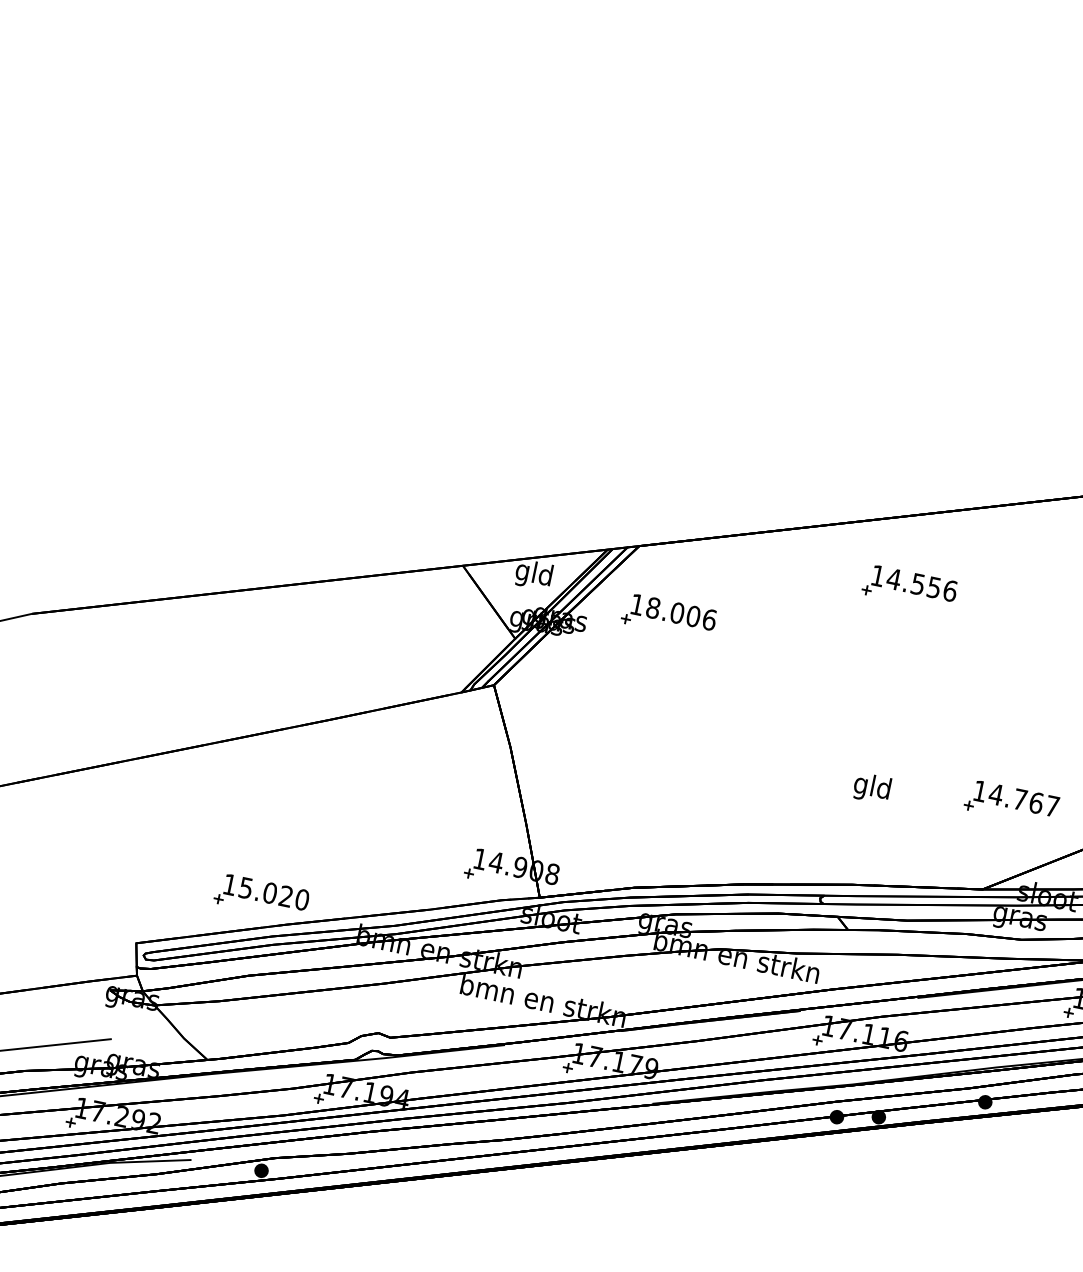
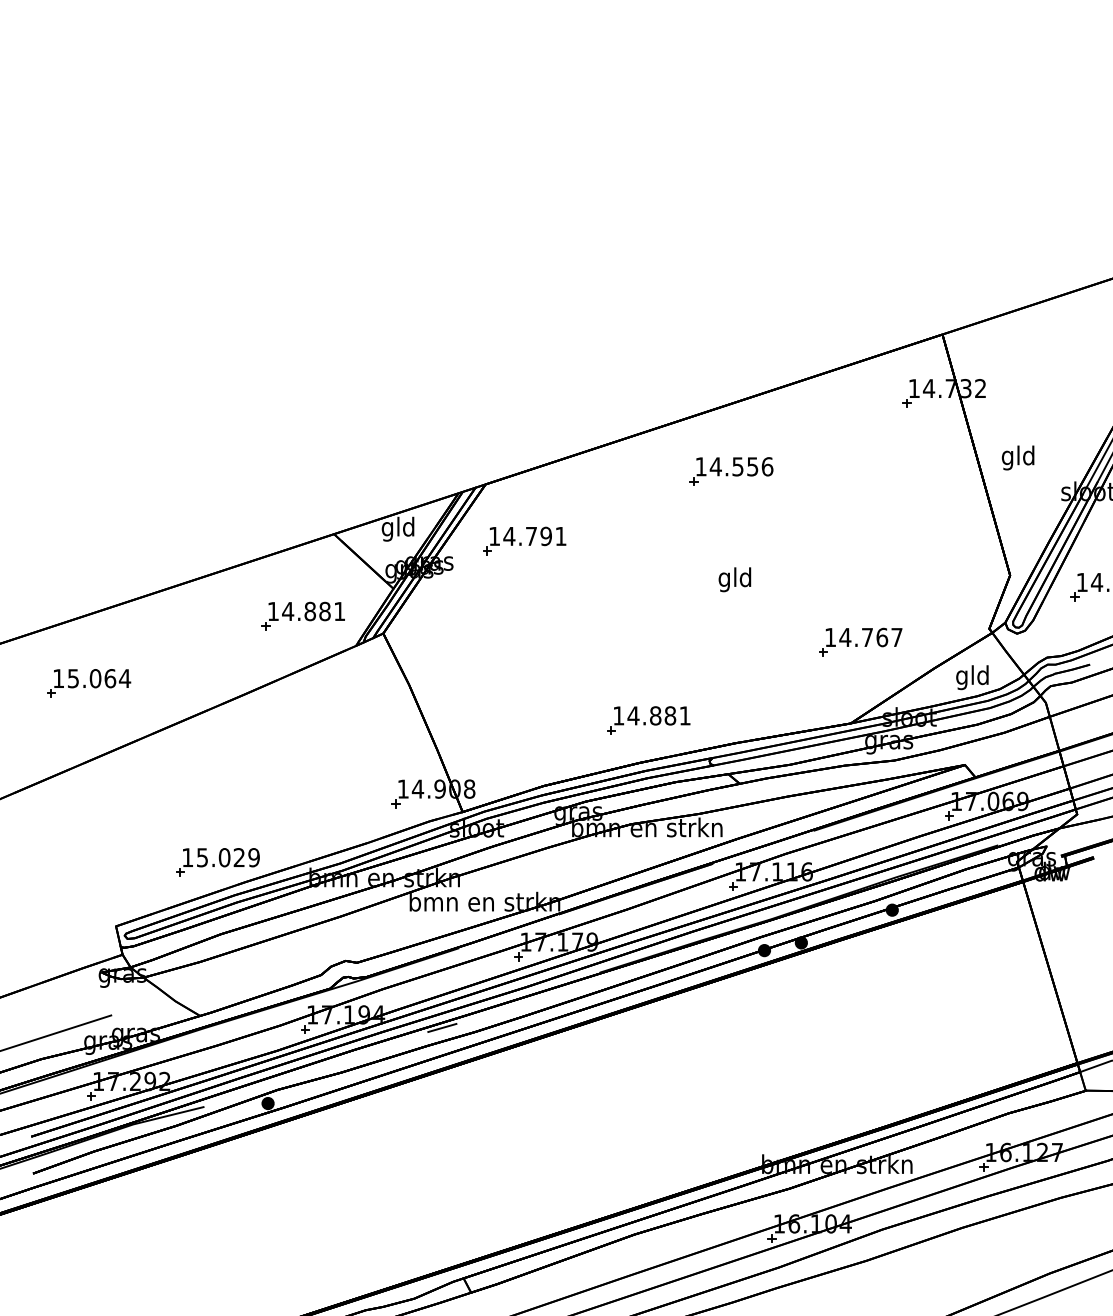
text: (680, 613) -> (534, 536), 18.006 -> 14.791
part: (410, 647) -> (302, 615), added
part: (162, 672) -> (89, 683), added
text: (871, 787) -> (734, 579), moved
part: (762, 840) -> (648, 720), added
text: (301, 899) -> (253, 857), 15.020 -> 15.029
line: (468, 1127) -> (442, 1027), added

